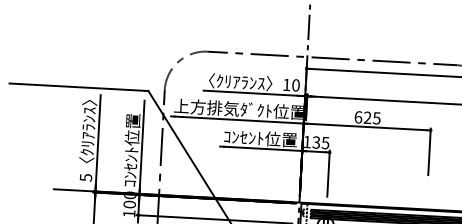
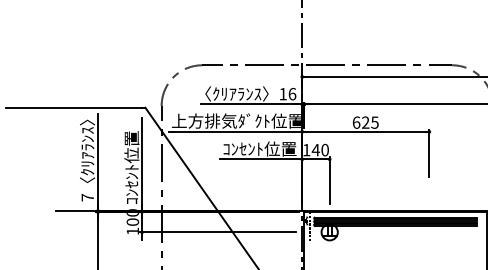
text: (296, 85) -> (292, 94), 10 -> 16
text: (320, 142) -> (319, 149), 135 -> 140
text: (85, 177) -> (87, 197), 5 -> 7

